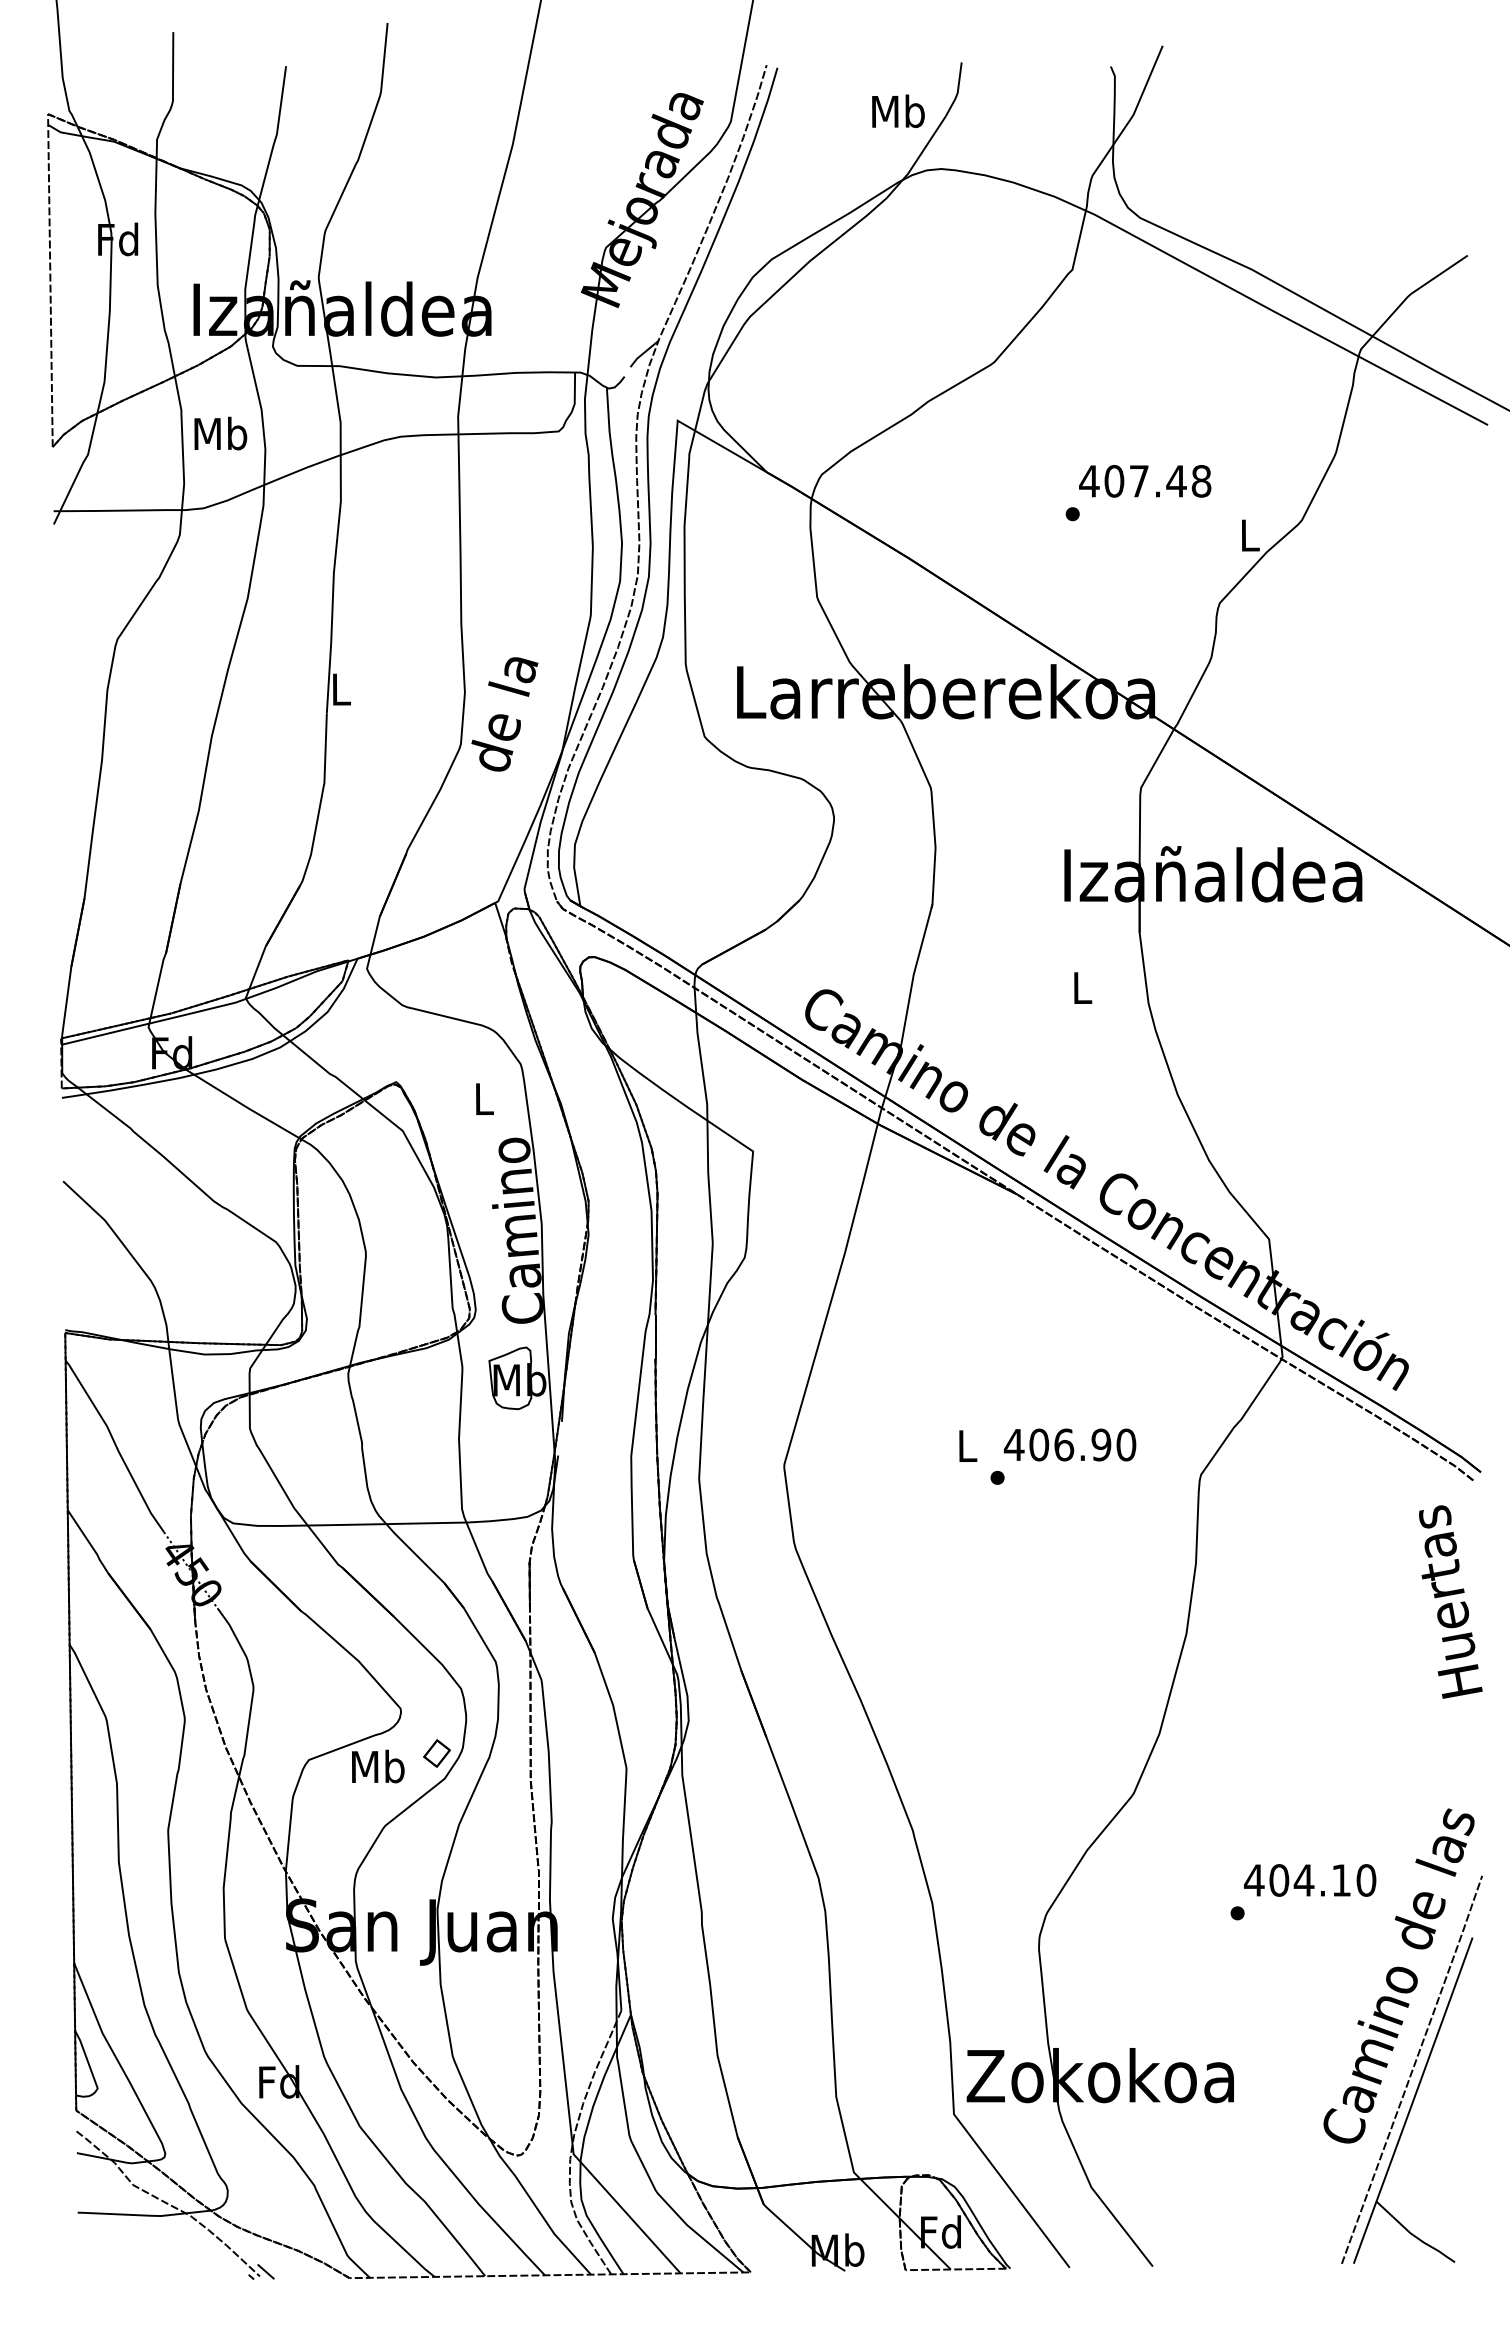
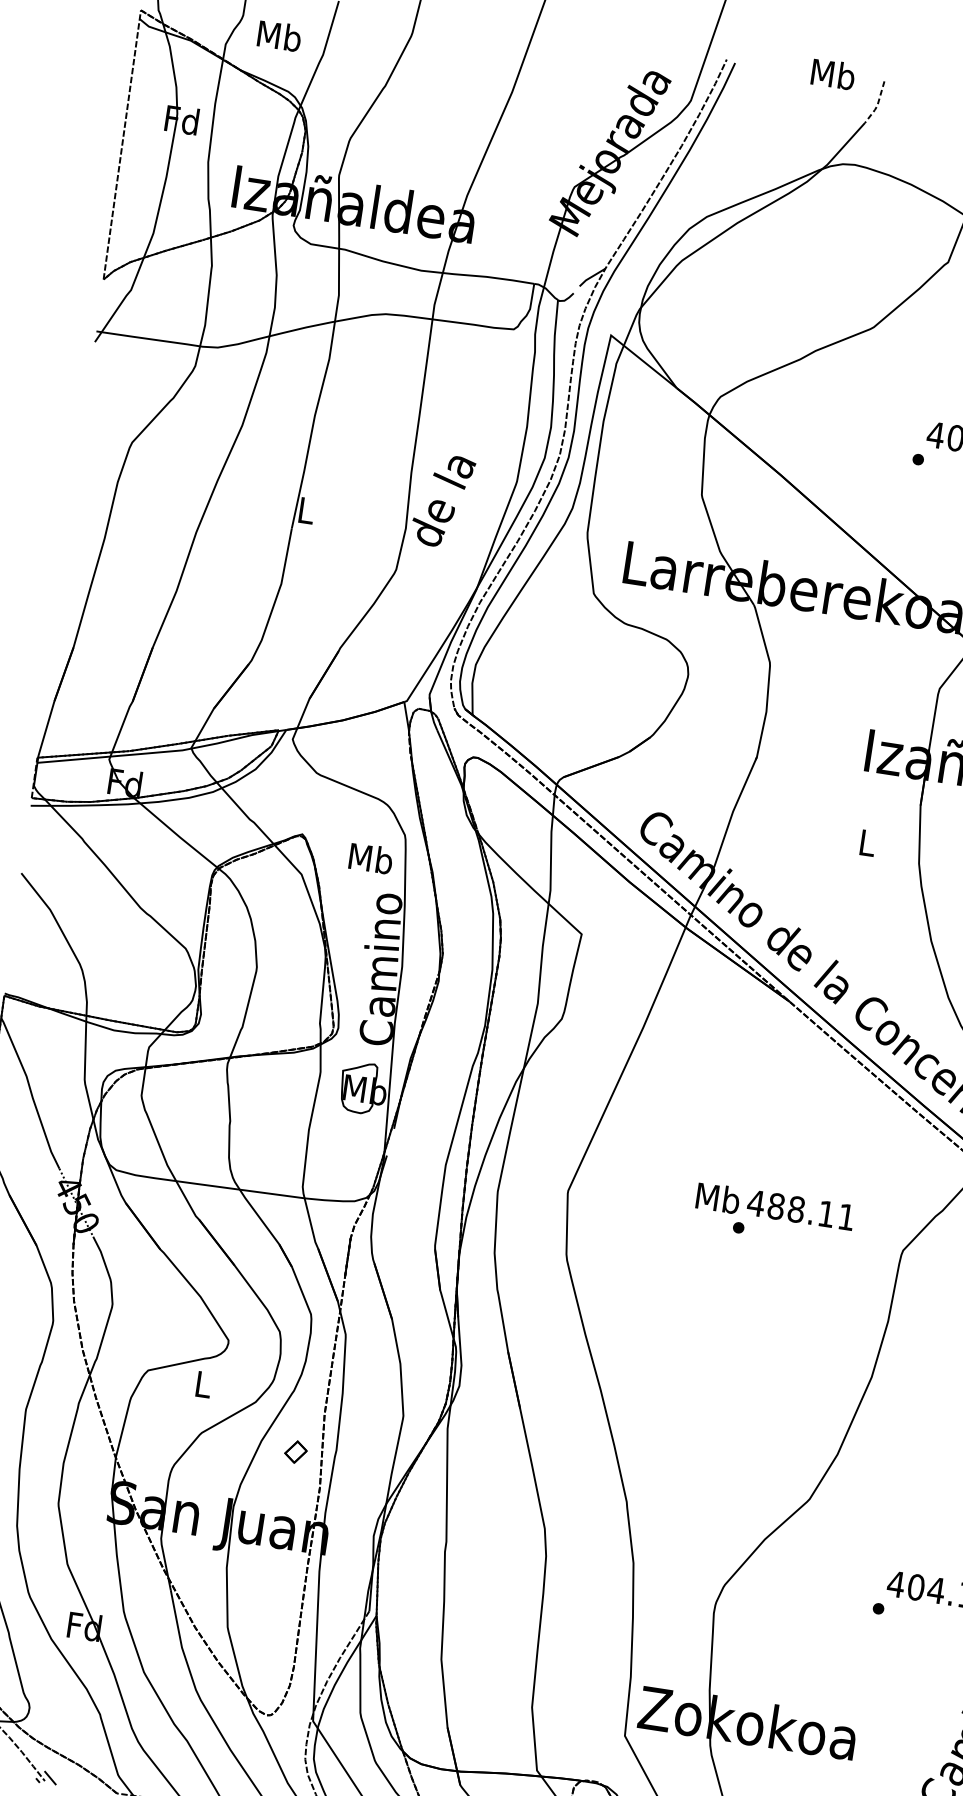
line: (957, 92) -> (877, 105), solid -> dashed
text: (898, 110) -> (833, 73), moved
text: (220, 433) -> (279, 35), moved
text: (504, 714) -> (442, 501), moved
text: (483, 1098) -> (370, 858), L -> Mb
text: (1082, 1444) -> (811, 1211), 406.90 -> 488.11
text: (967, 1445) -> (718, 1198), L -> Mb
part: (436, 1753) -> (295, 1452), moved
text: (378, 1766) -> (203, 1384), Mb -> L

